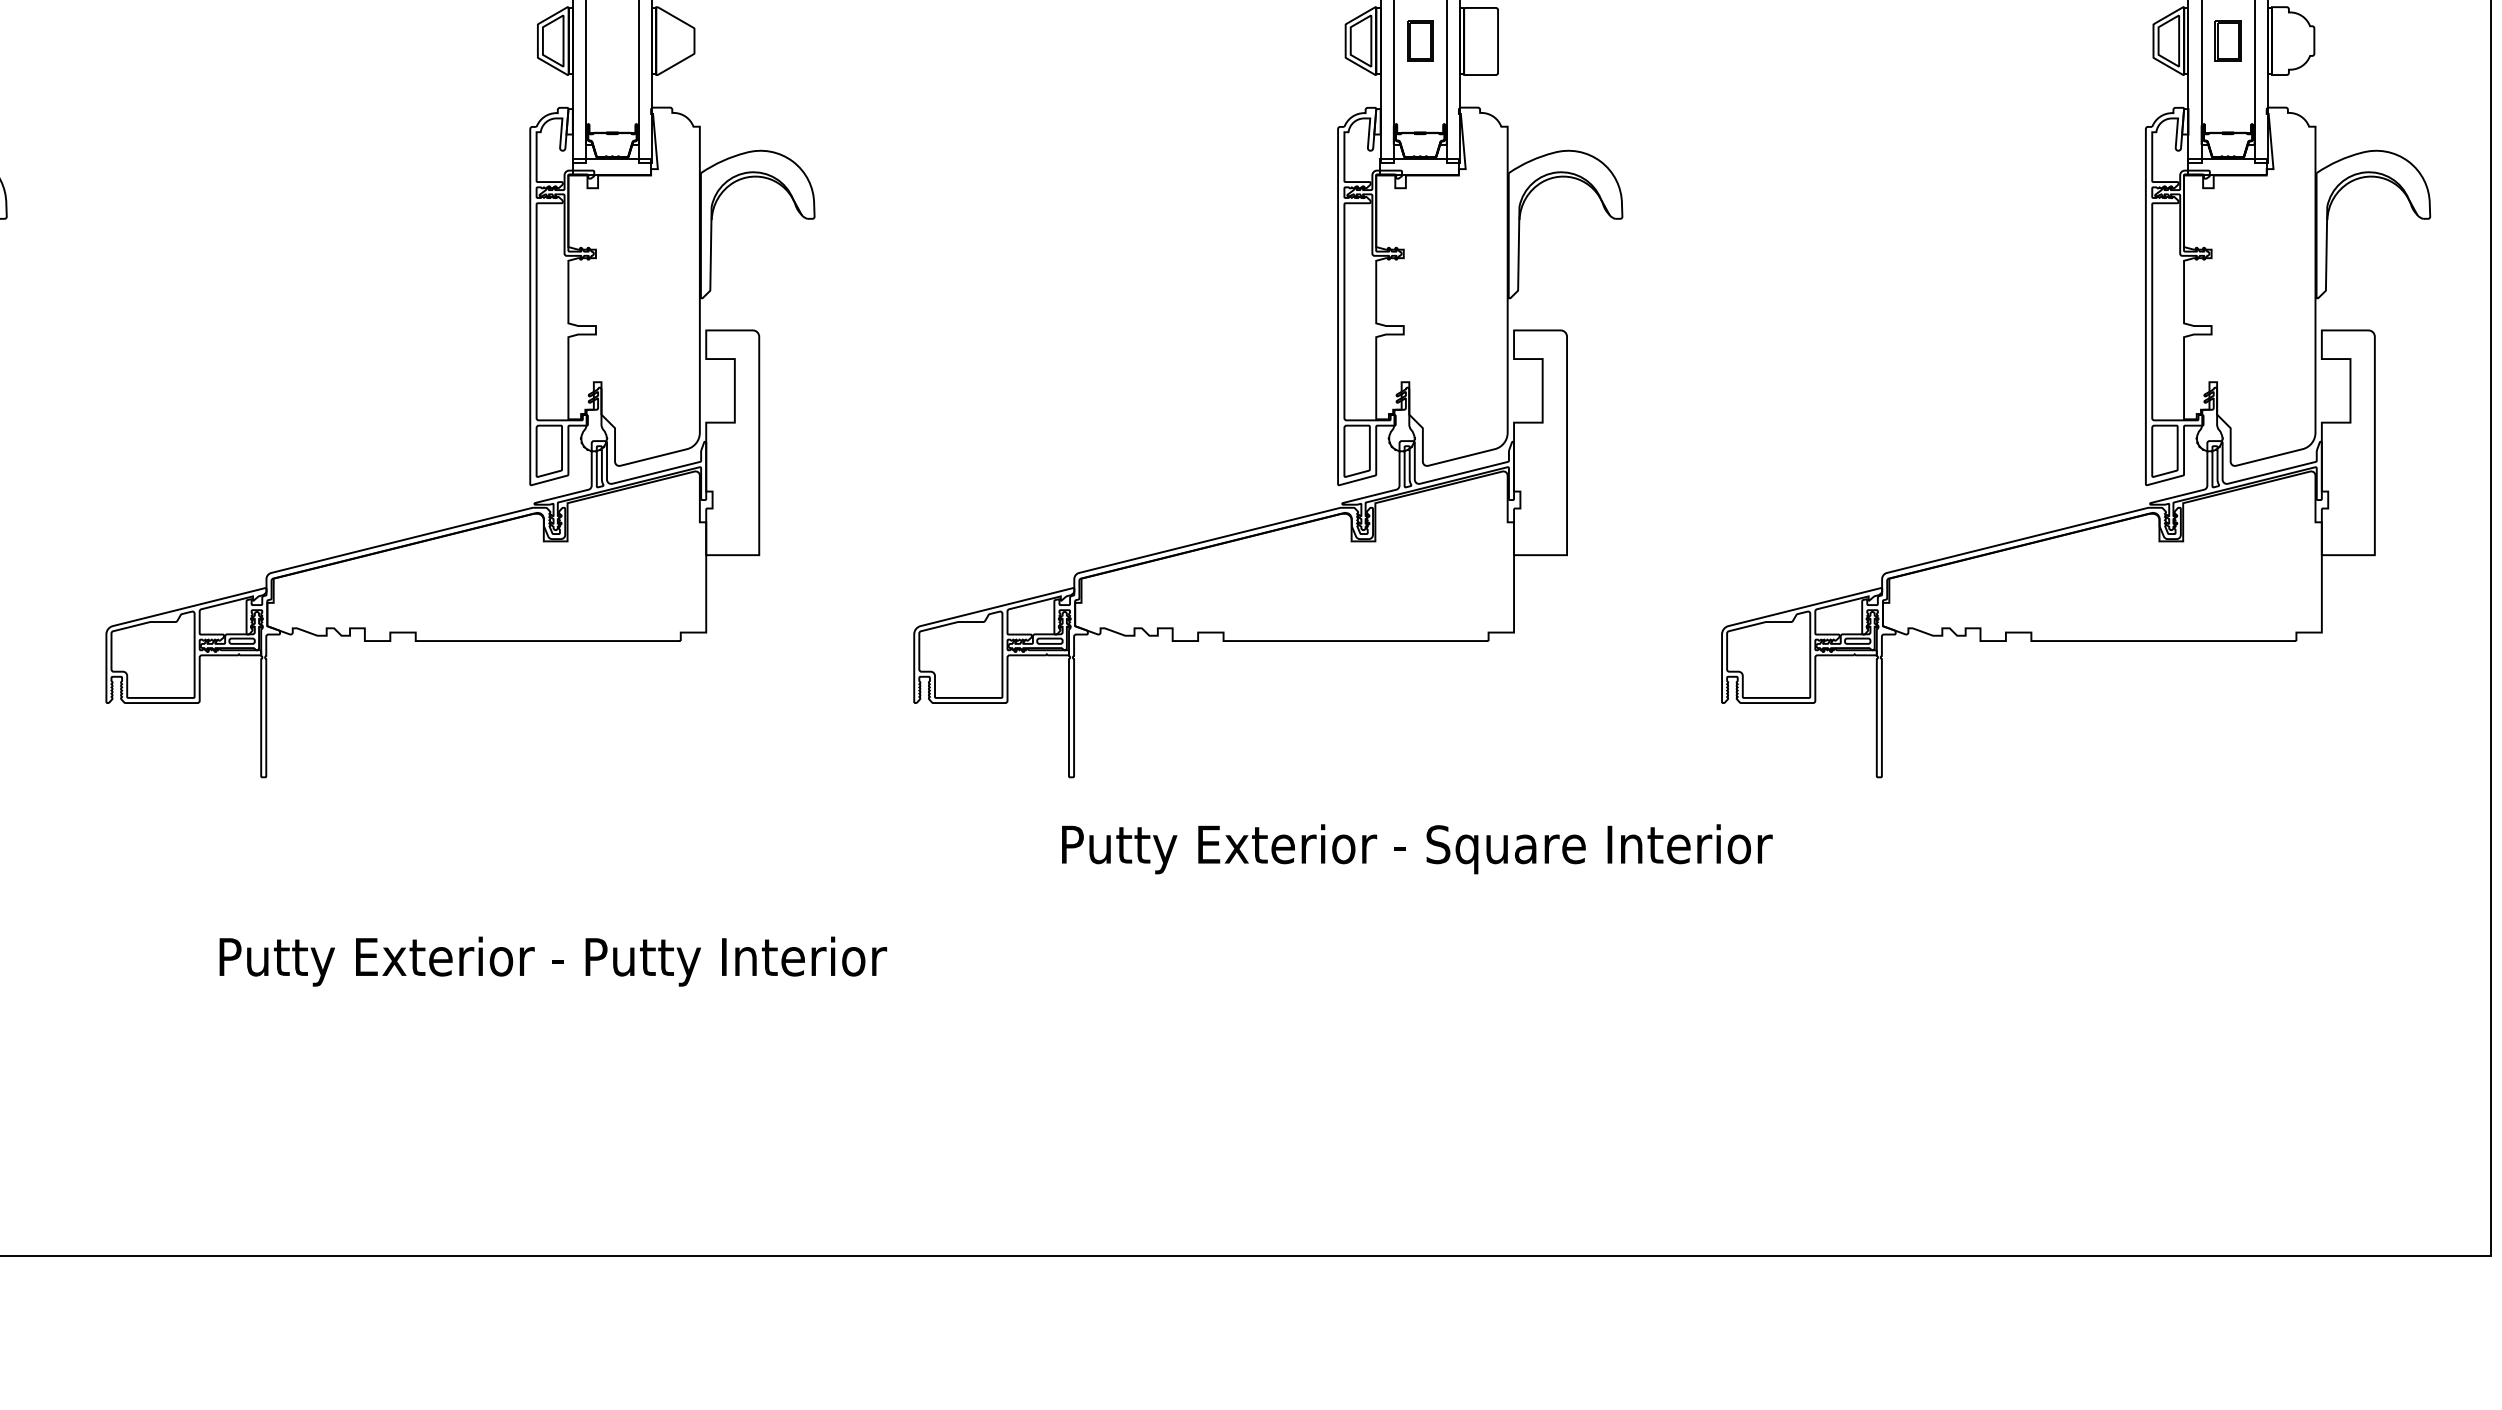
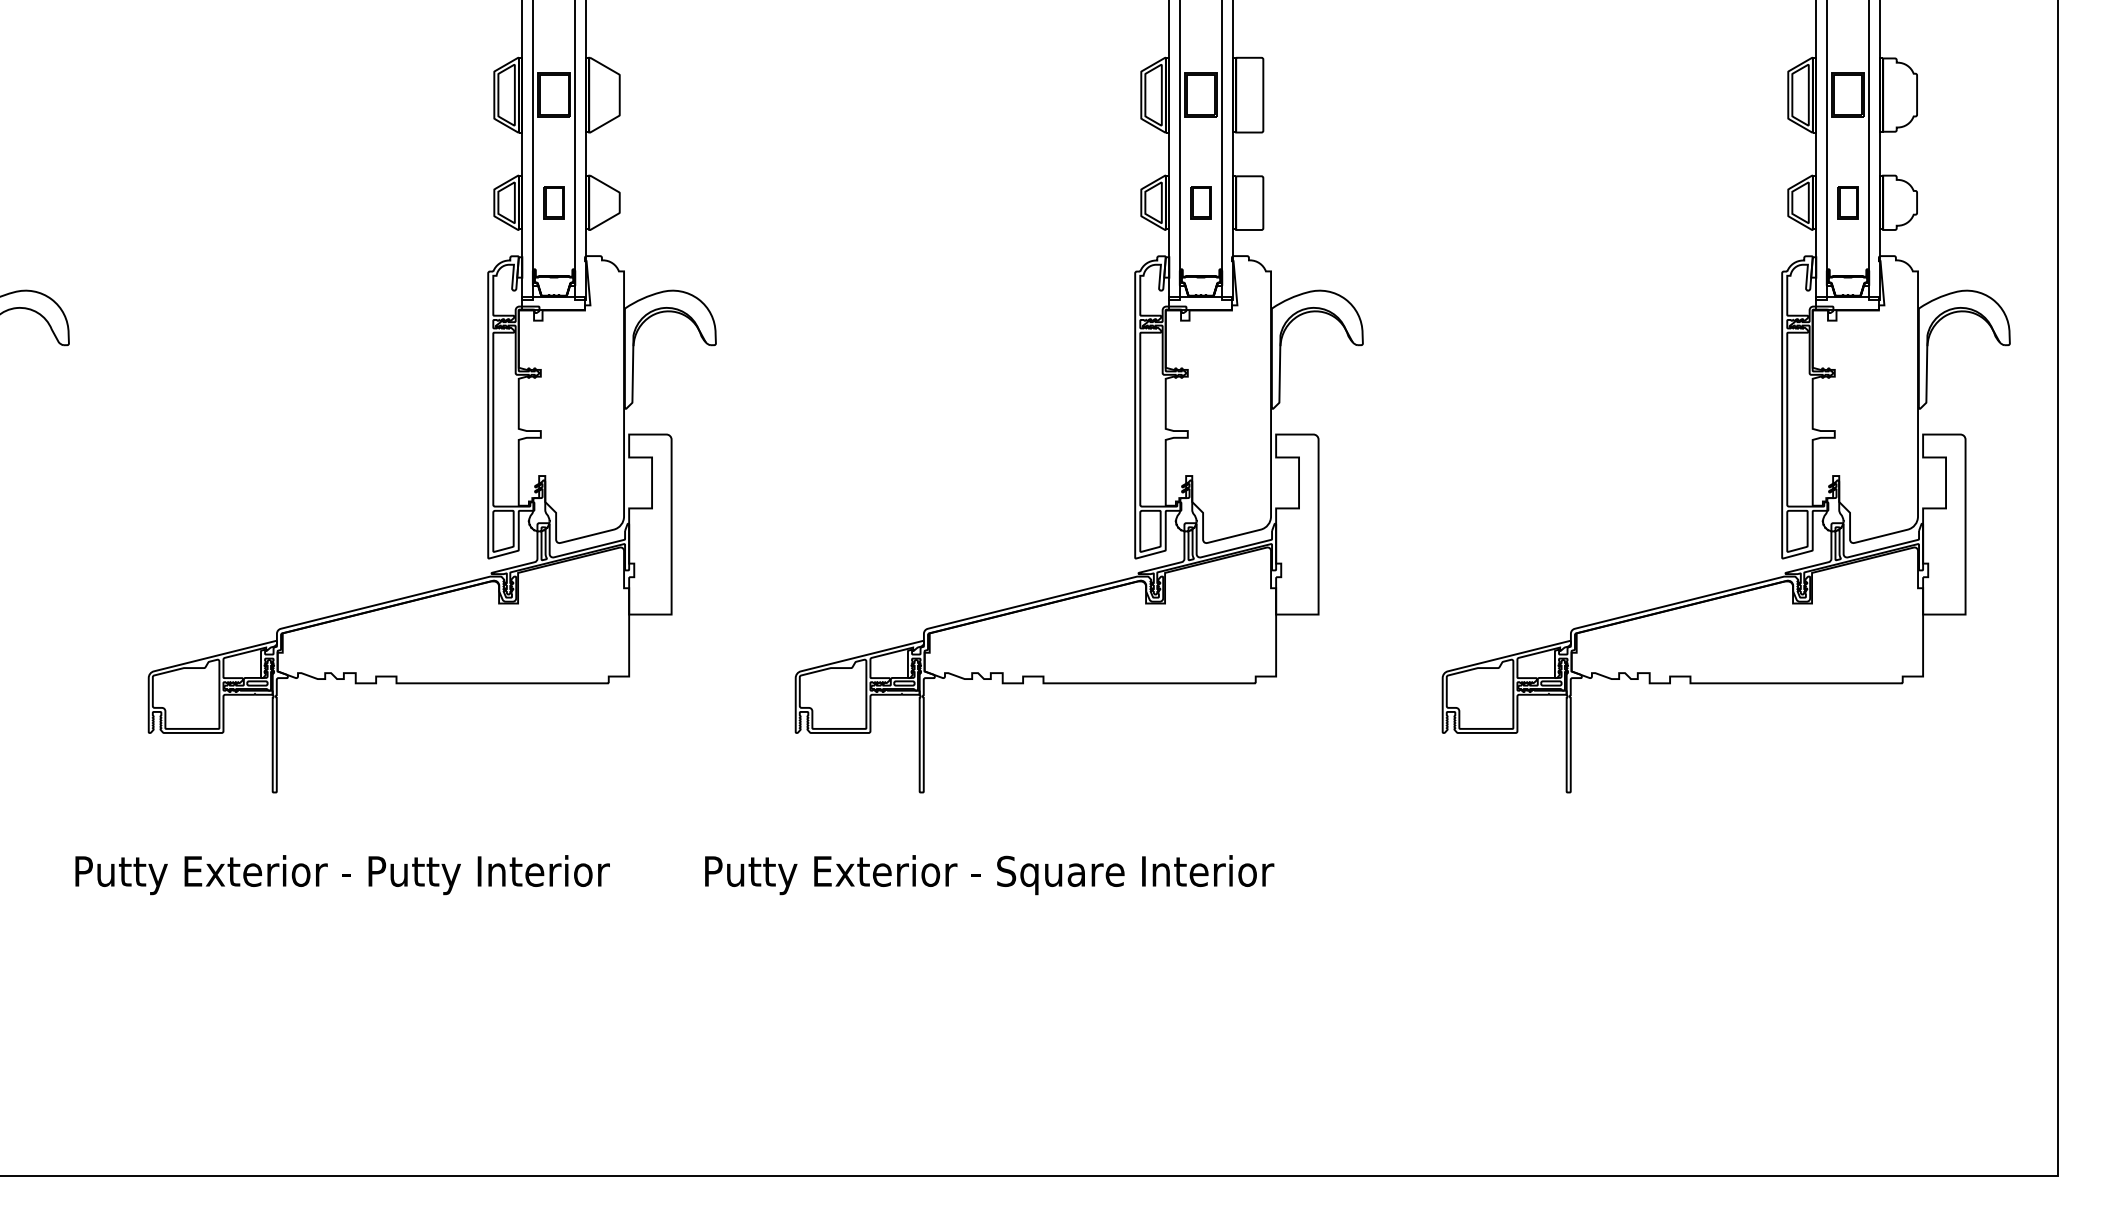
part: (611, 40) -> (553, 202), added
text: (1417, 849) -> (989, 875), moved
text: (553, 962) -> (342, 875), moved

